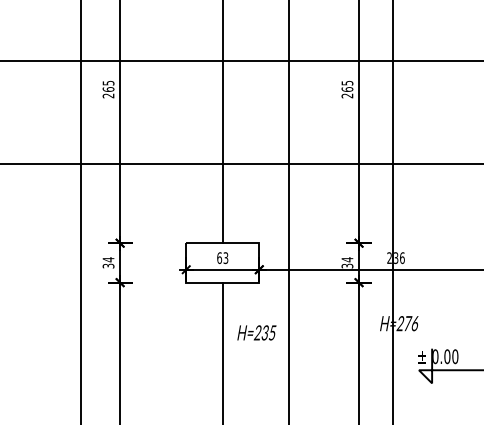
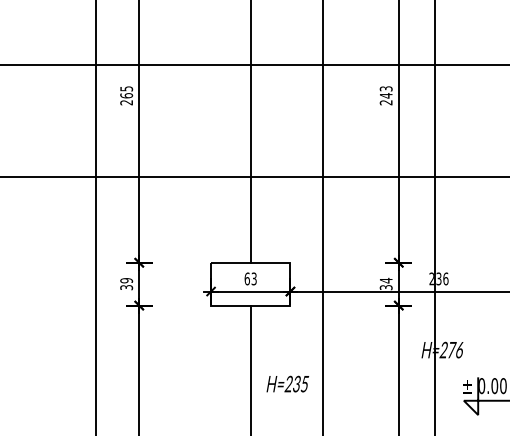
text: (347, 86) -> (386, 92), 265 -> 243
text: (108, 259) -> (126, 280), 34 -> 39
text: (256, 332) -> (287, 383), moved

